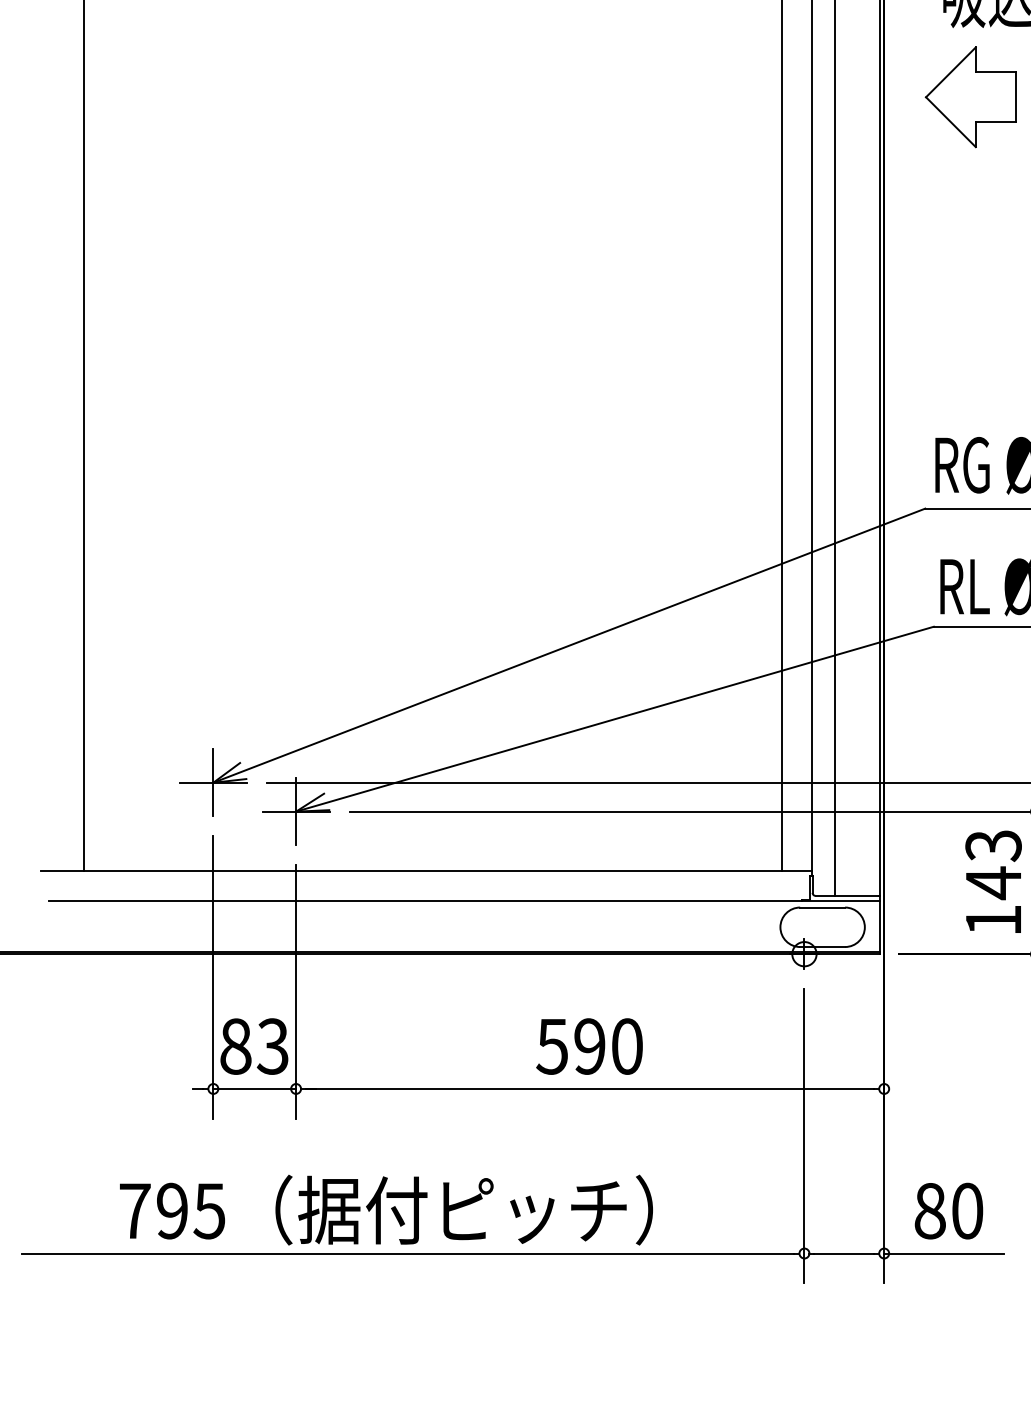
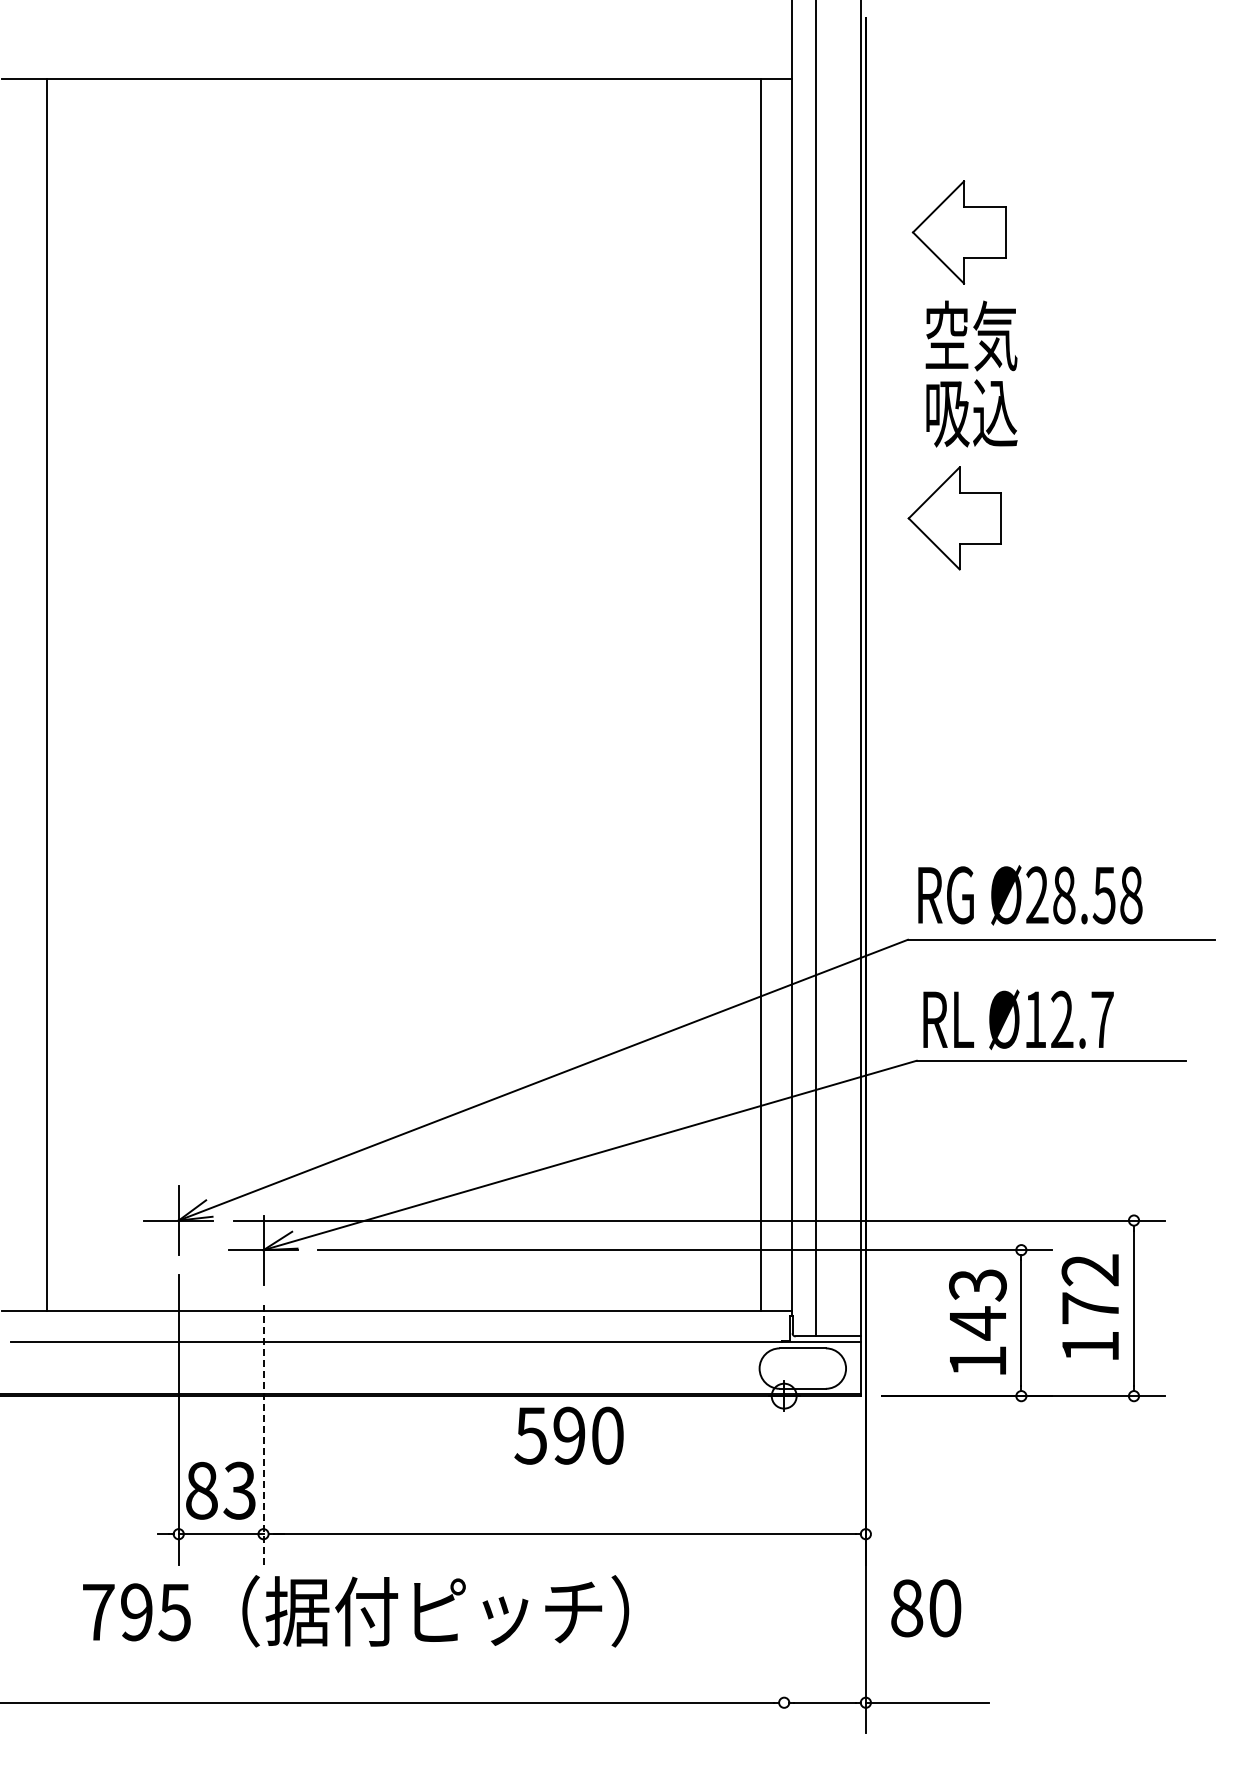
line: (296, 991) -> (263, 1434), solid -> dashed
text: (588, 1046) -> (568, 1435), moved
line: (804, 1136) -> (784, 1582), removed
text: (386, 1210) -> (356, 1611), moved
text: (949, 1211) -> (926, 1608), moved

